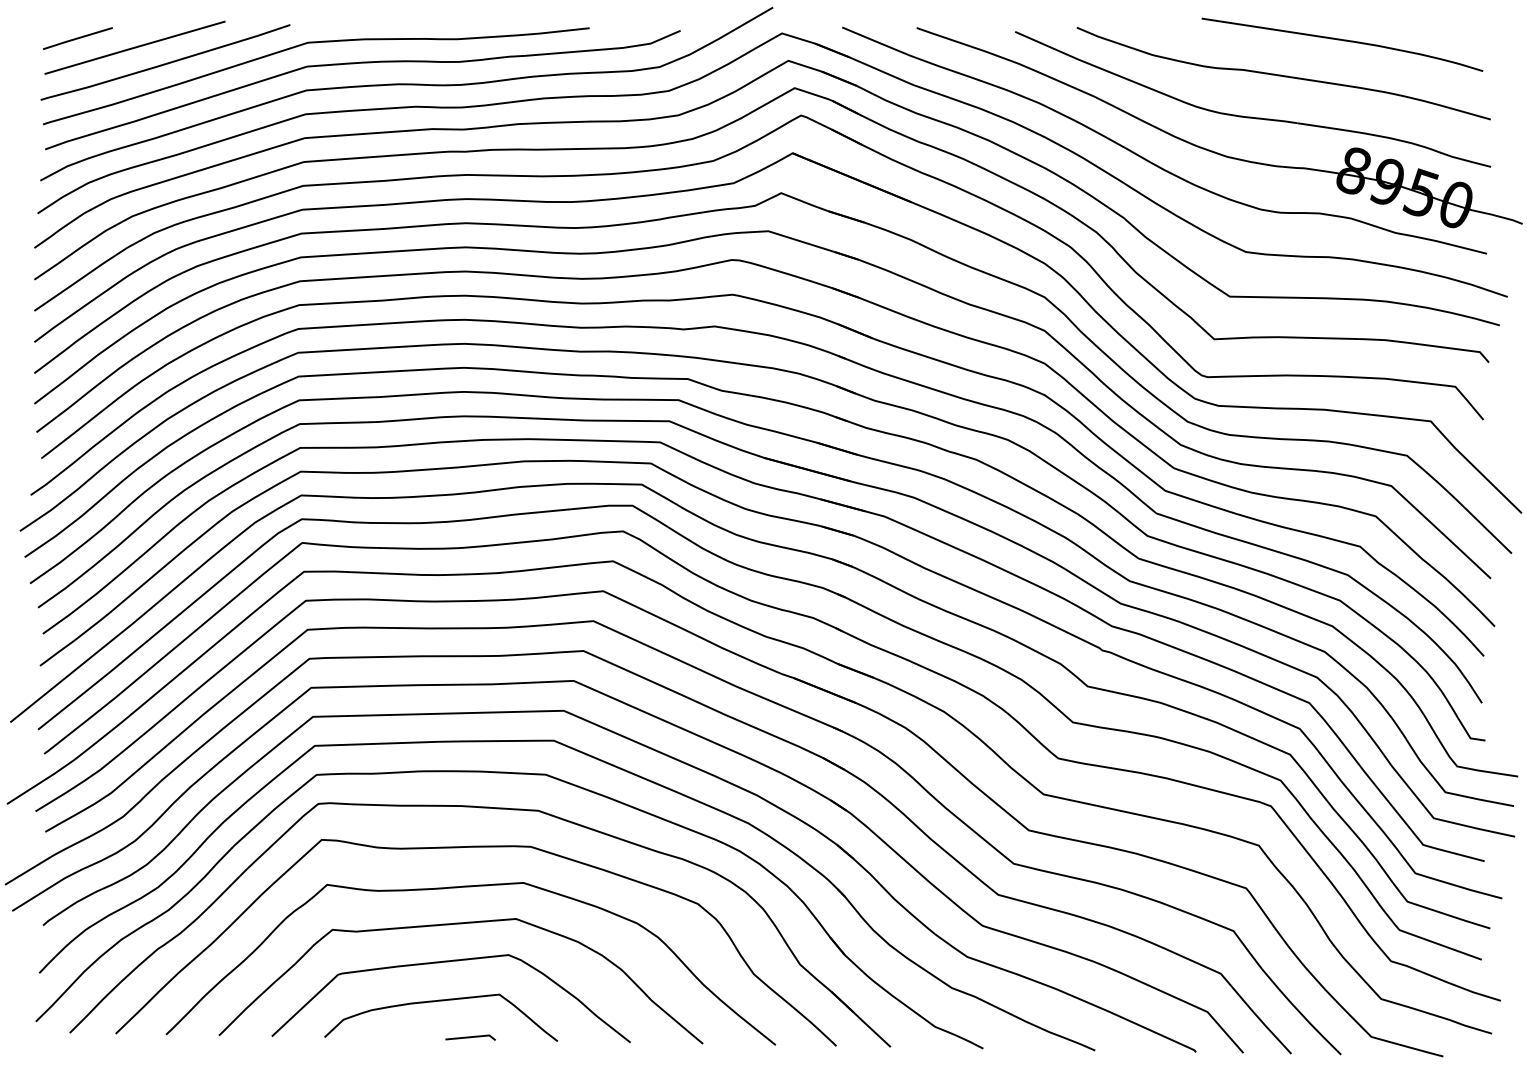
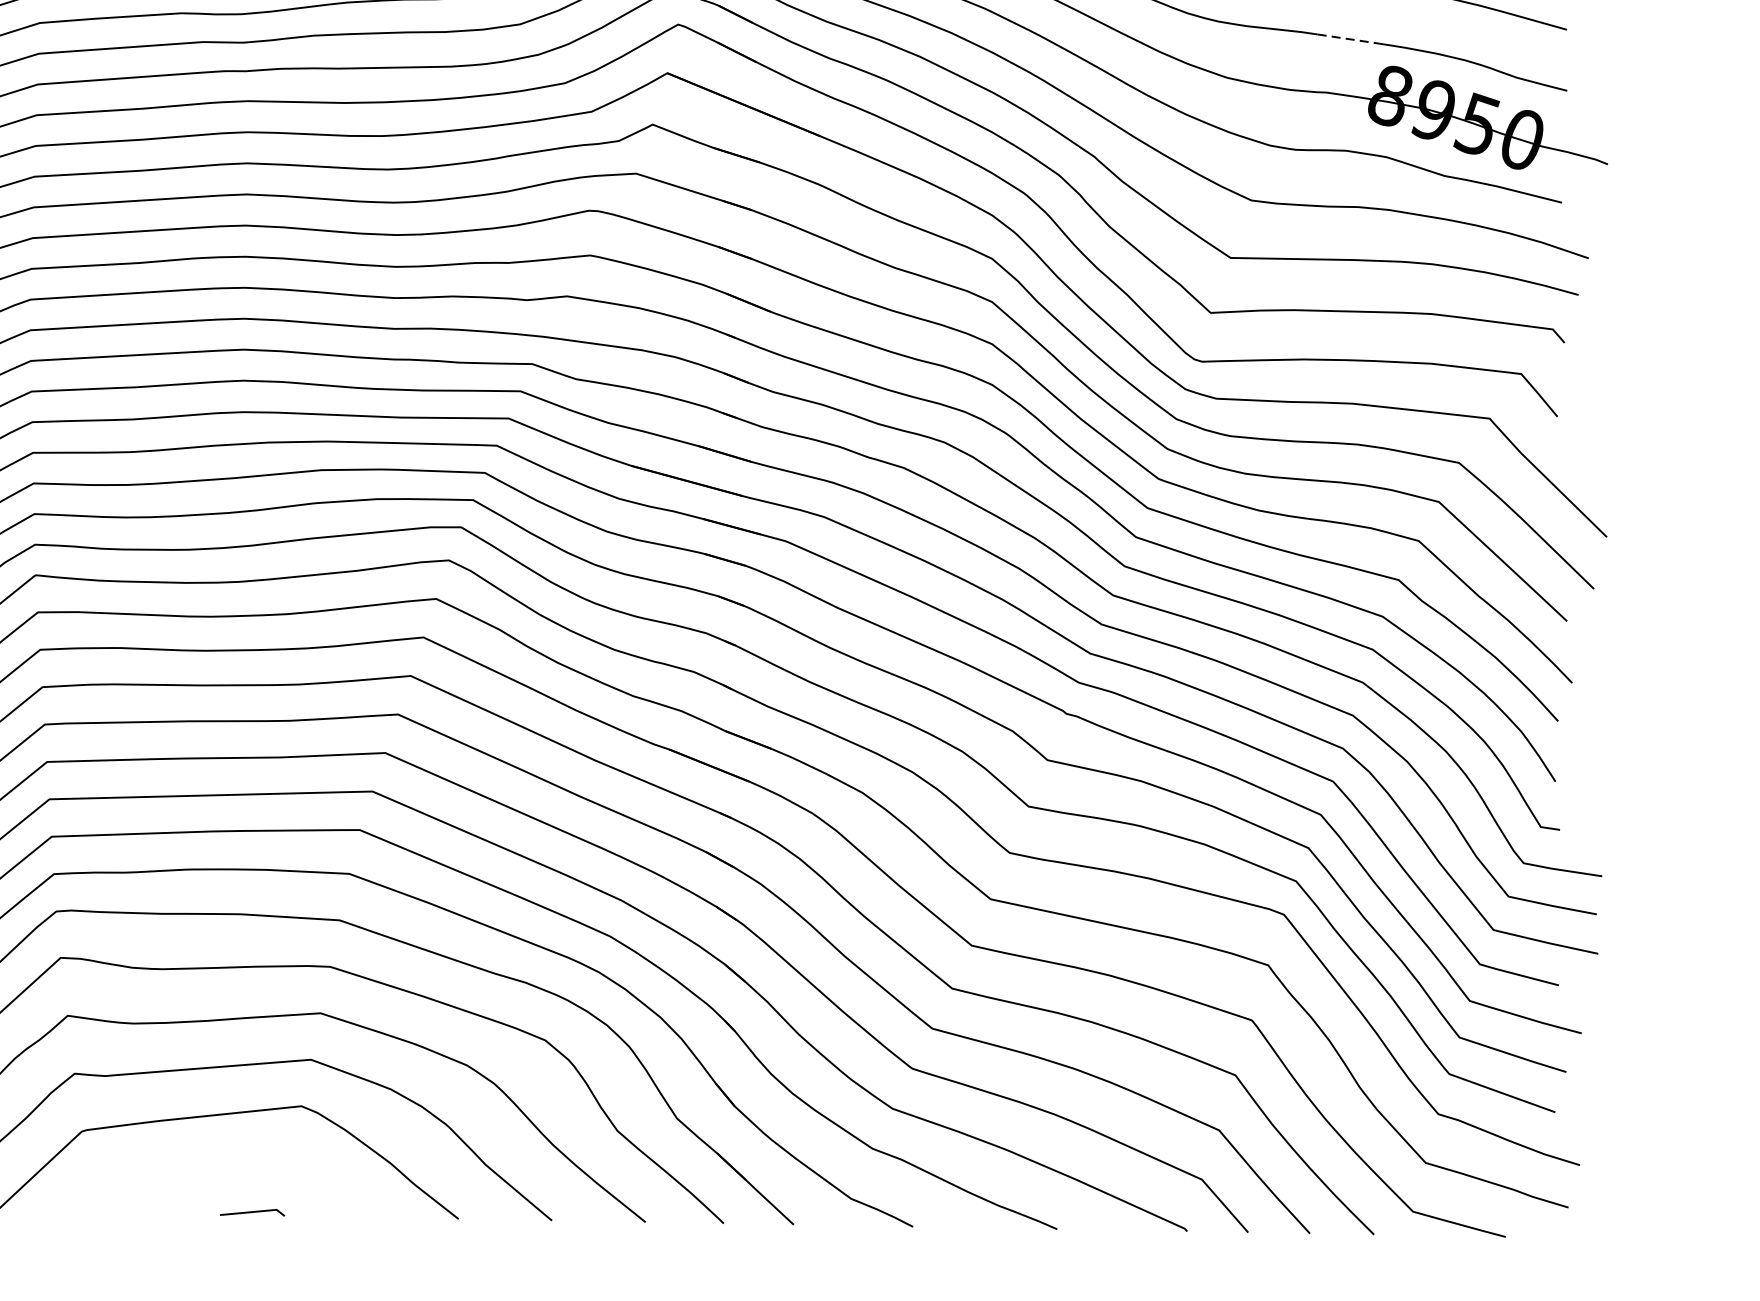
line: (1321, 126) -> (1348, 38), solid -> dashed
curve: (441, 1001) -> (215, 1166), removed

